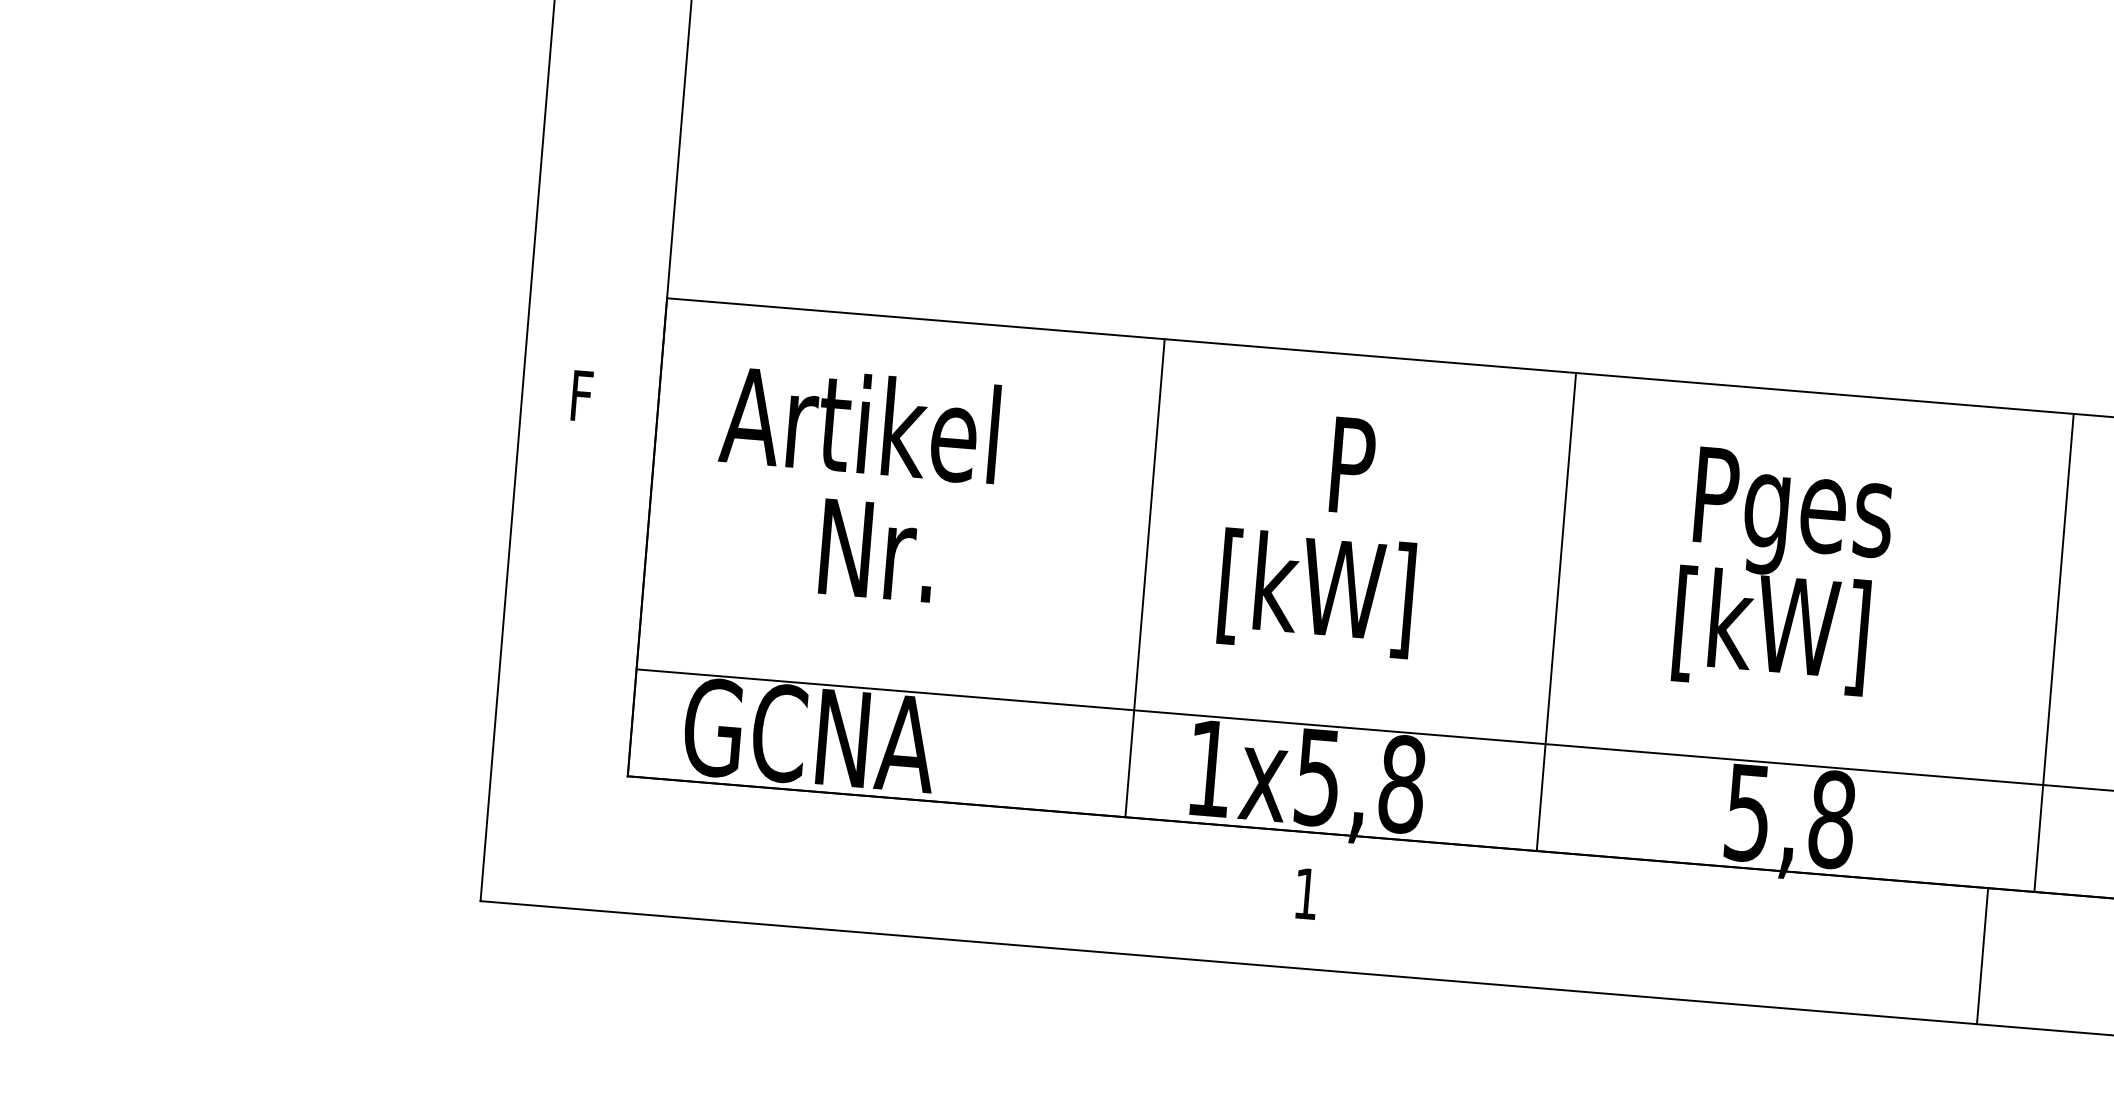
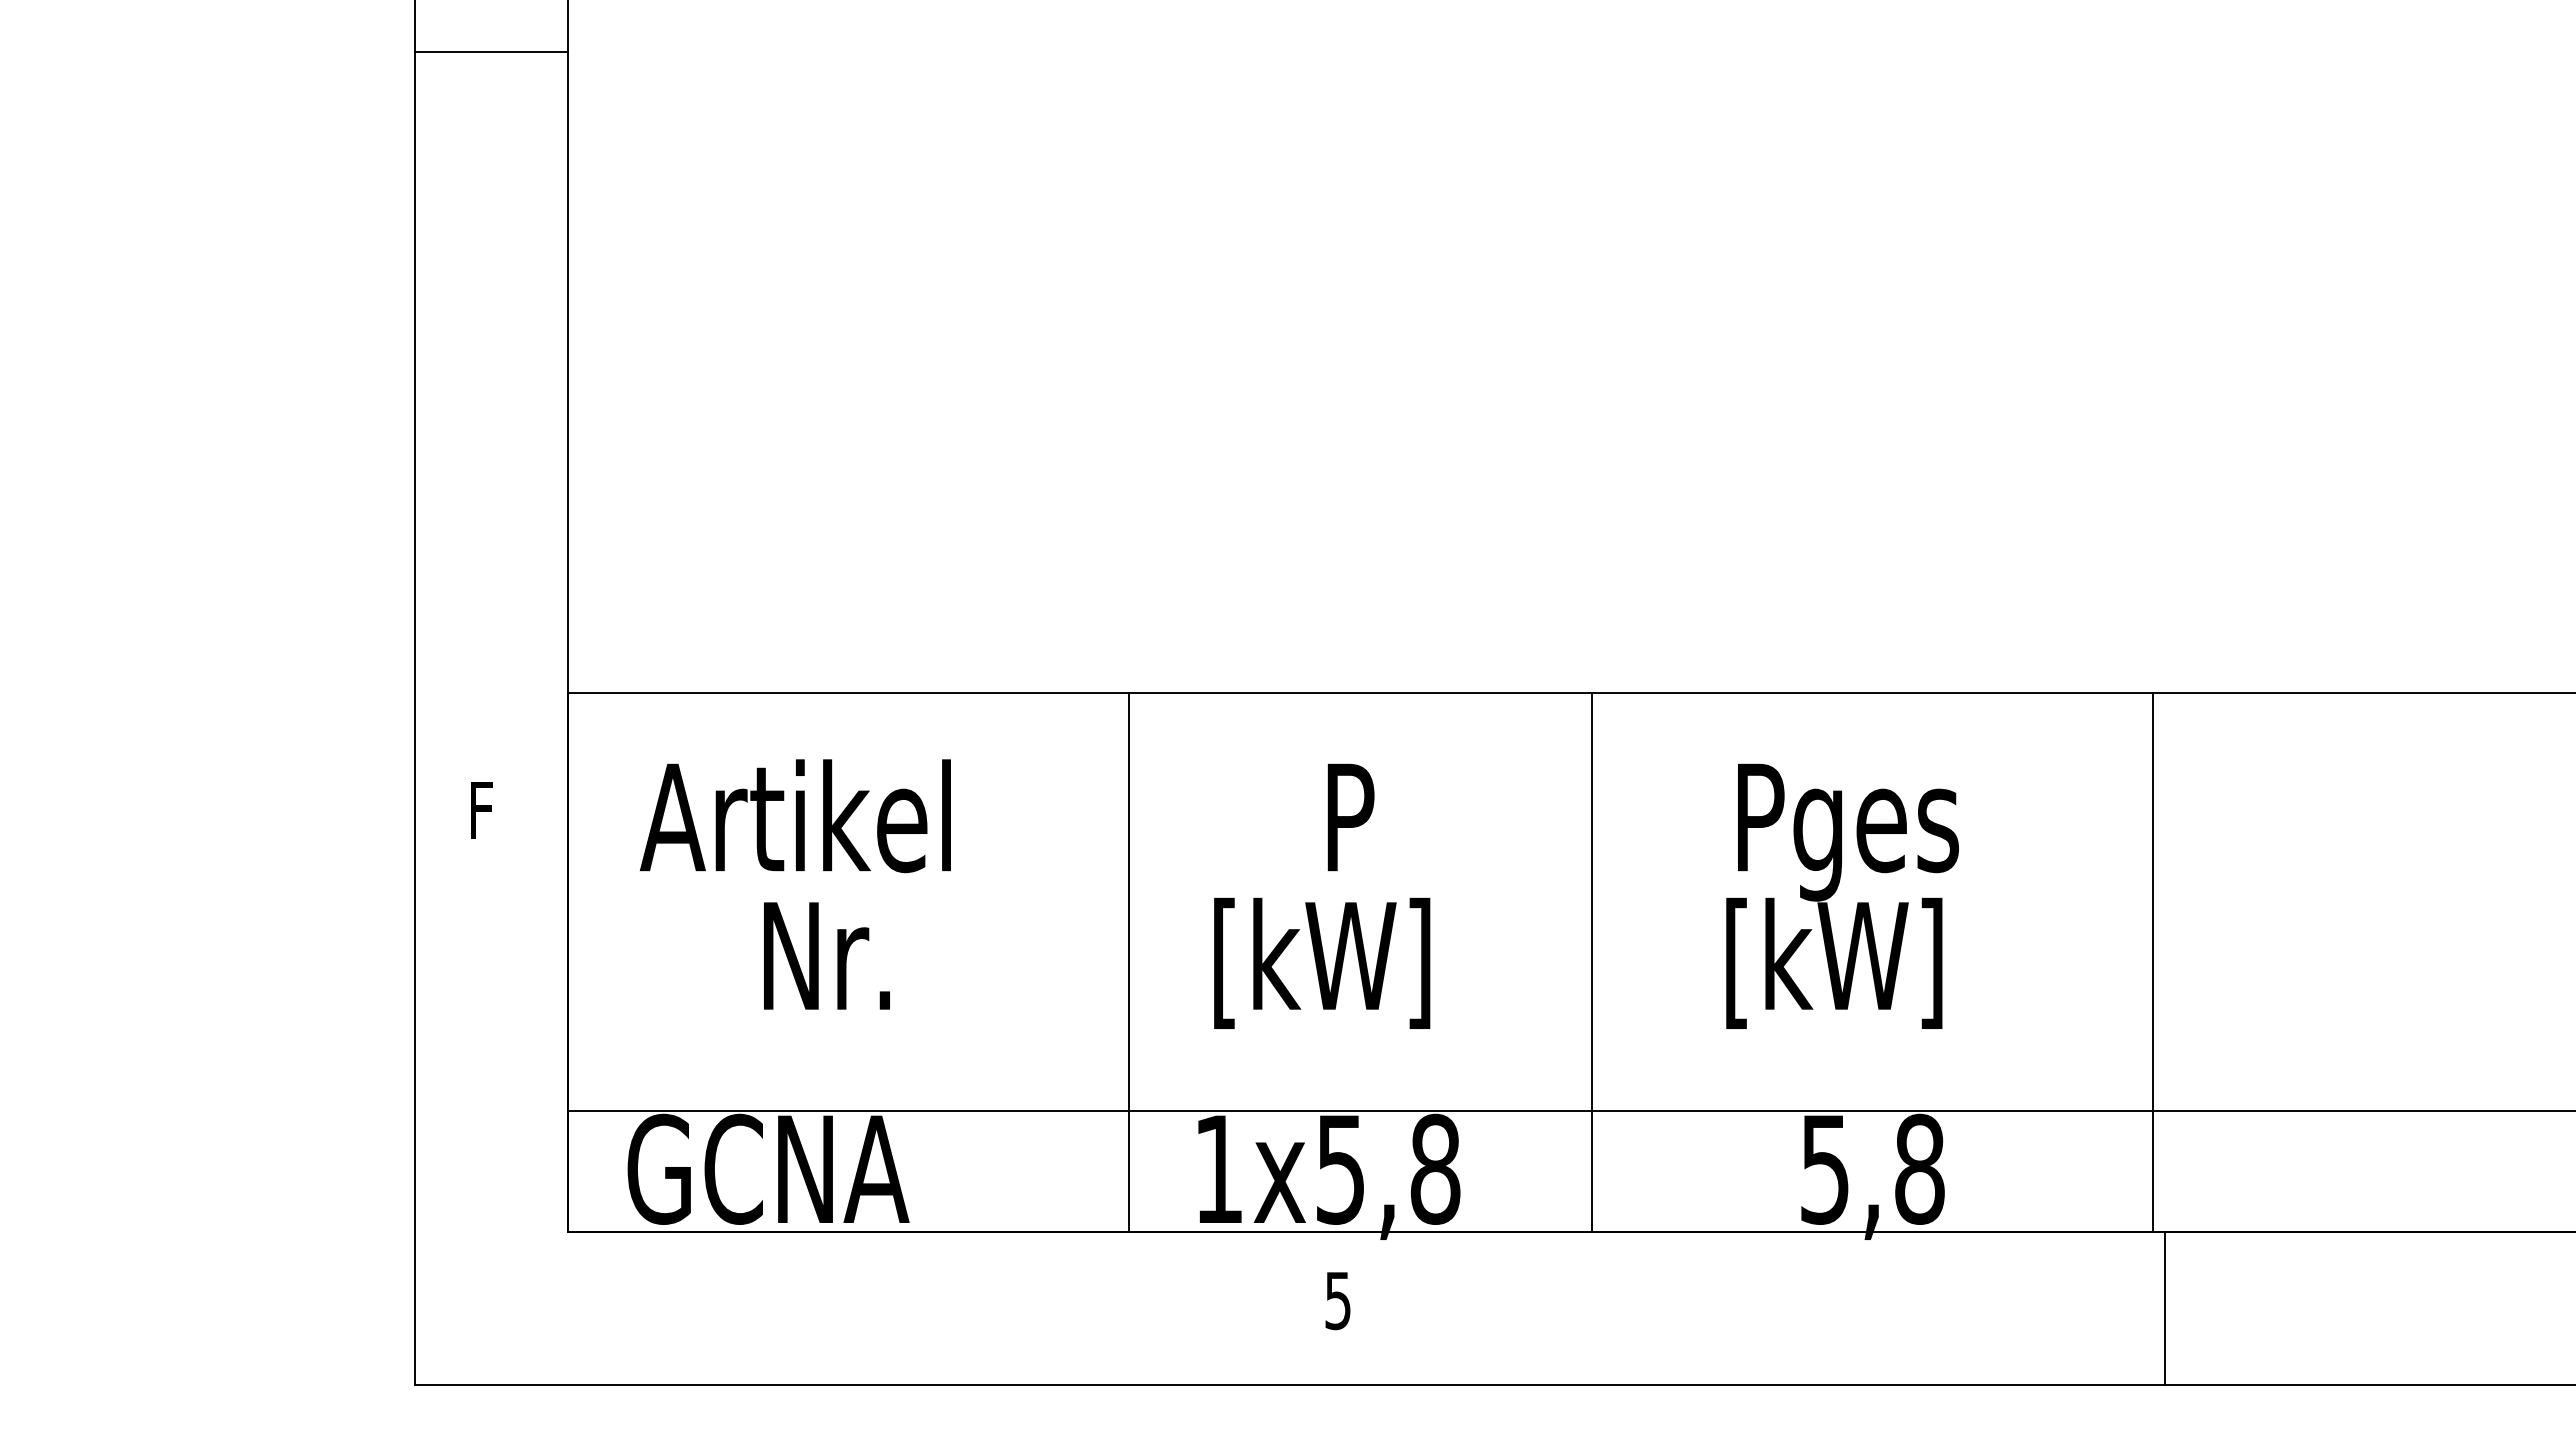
text: (1305, 894) -> (1337, 1301), 1 -> 5
line: (1982, 955) -> (2164, 1307), moved

